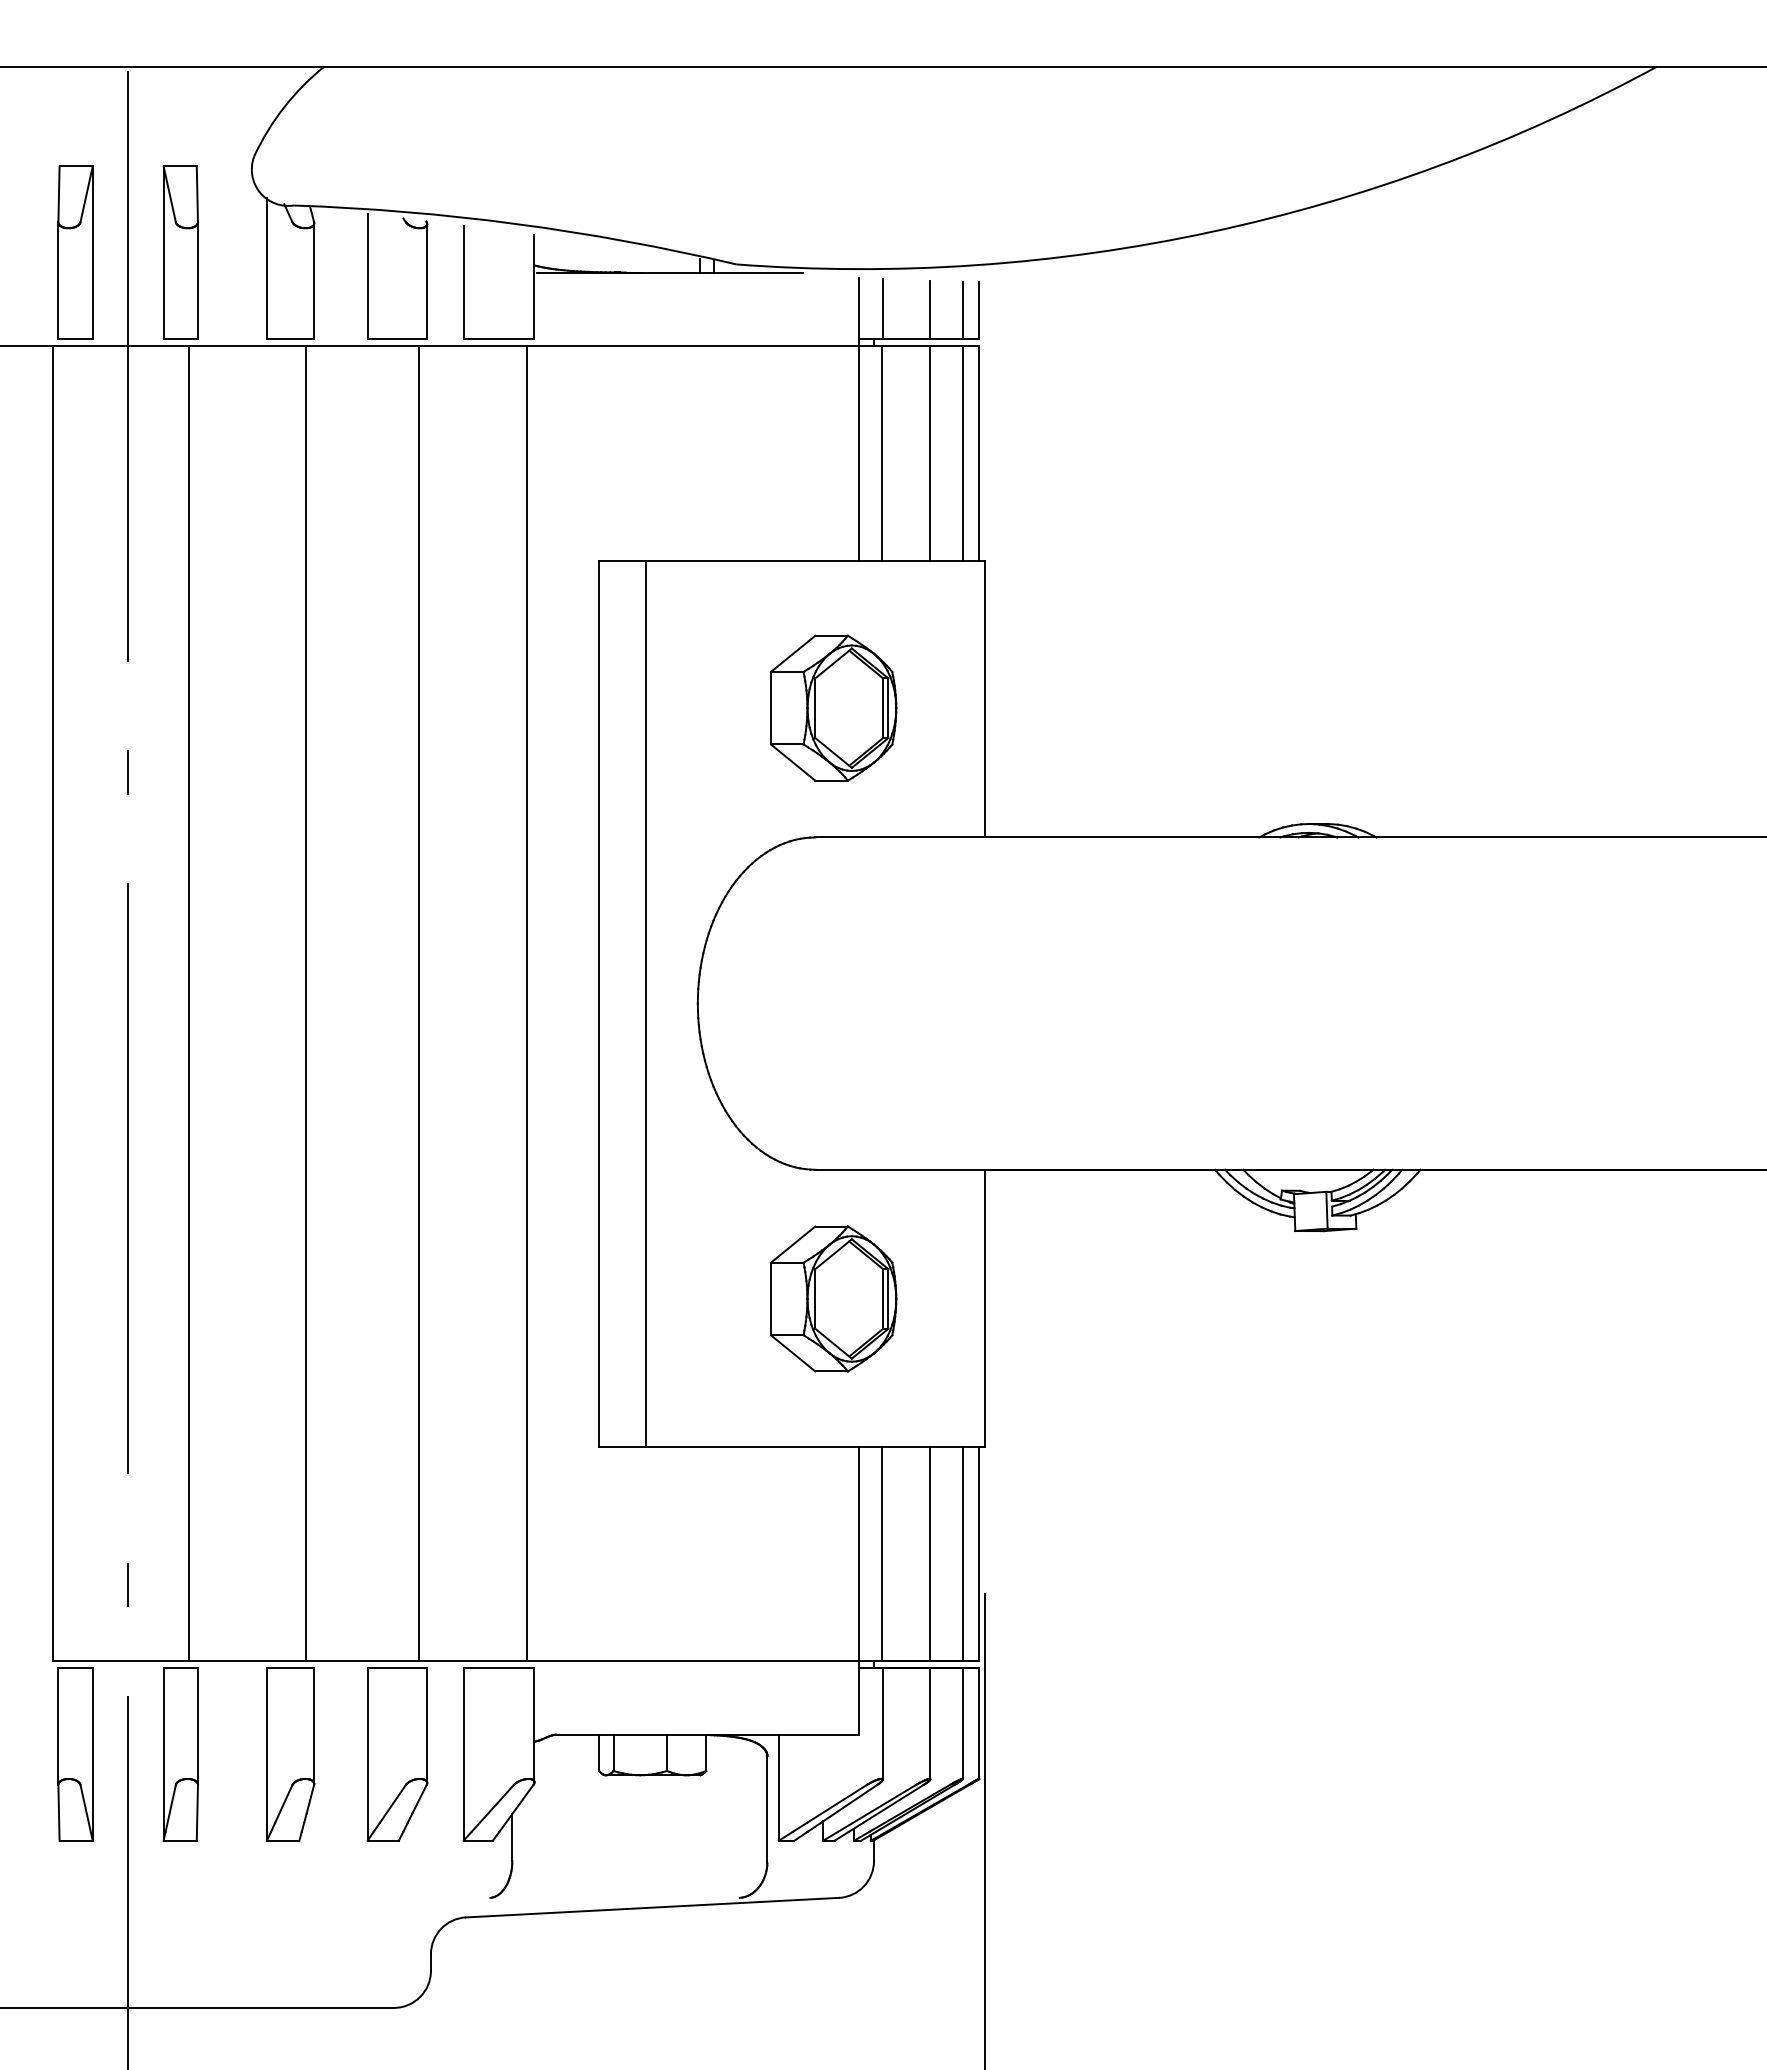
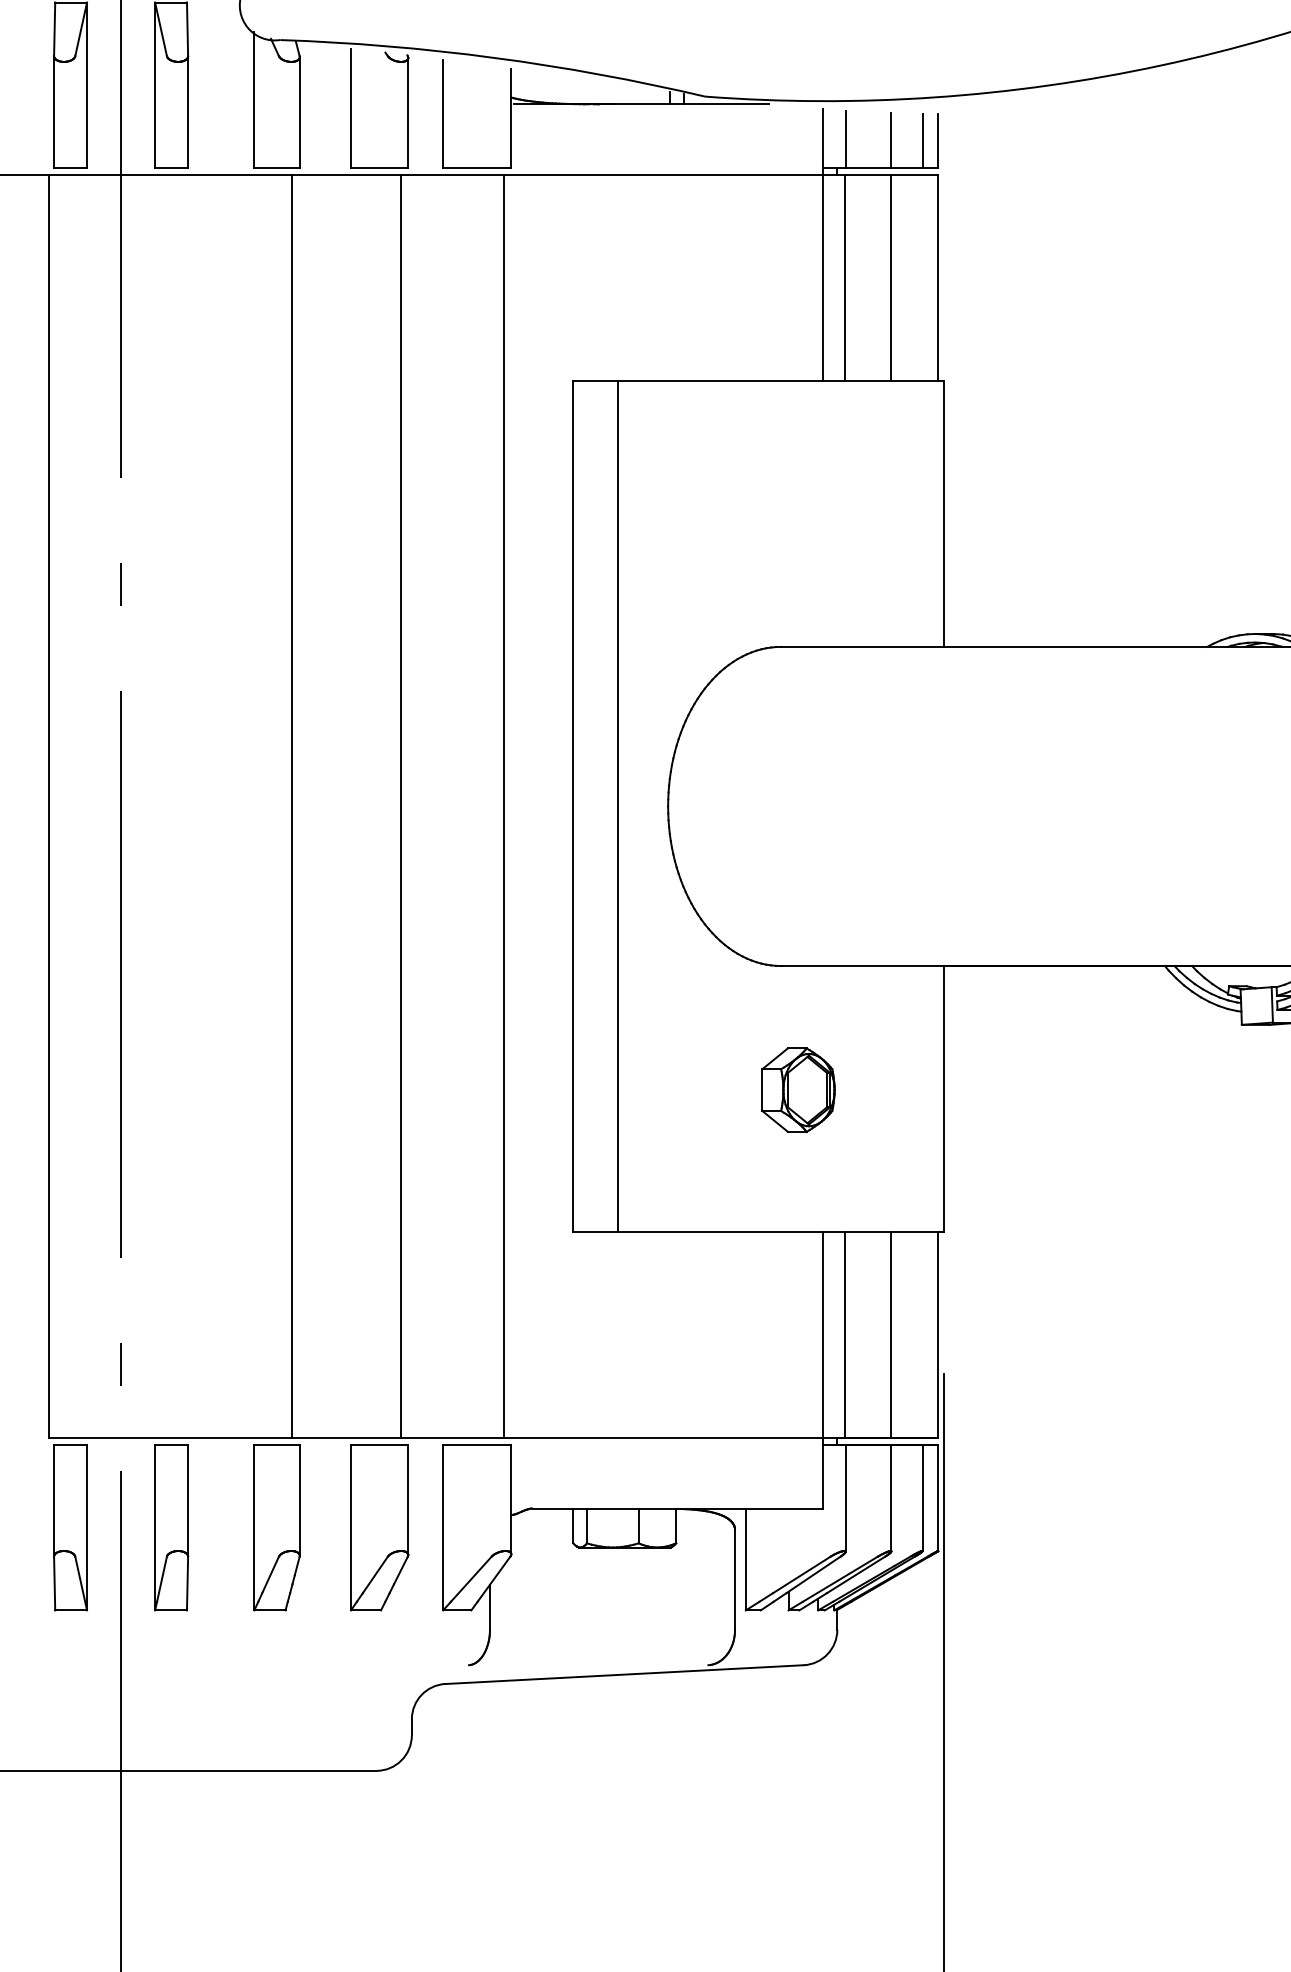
line: (962, 453) -> (922, 278), removed
part: (833, 707) -> (798, 522), removed
line: (189, 1003) -> (179, 806), removed
part: (833, 1298) -> (798, 1089), size x0.6
line: (962, 1553) -> (922, 1334), removed

